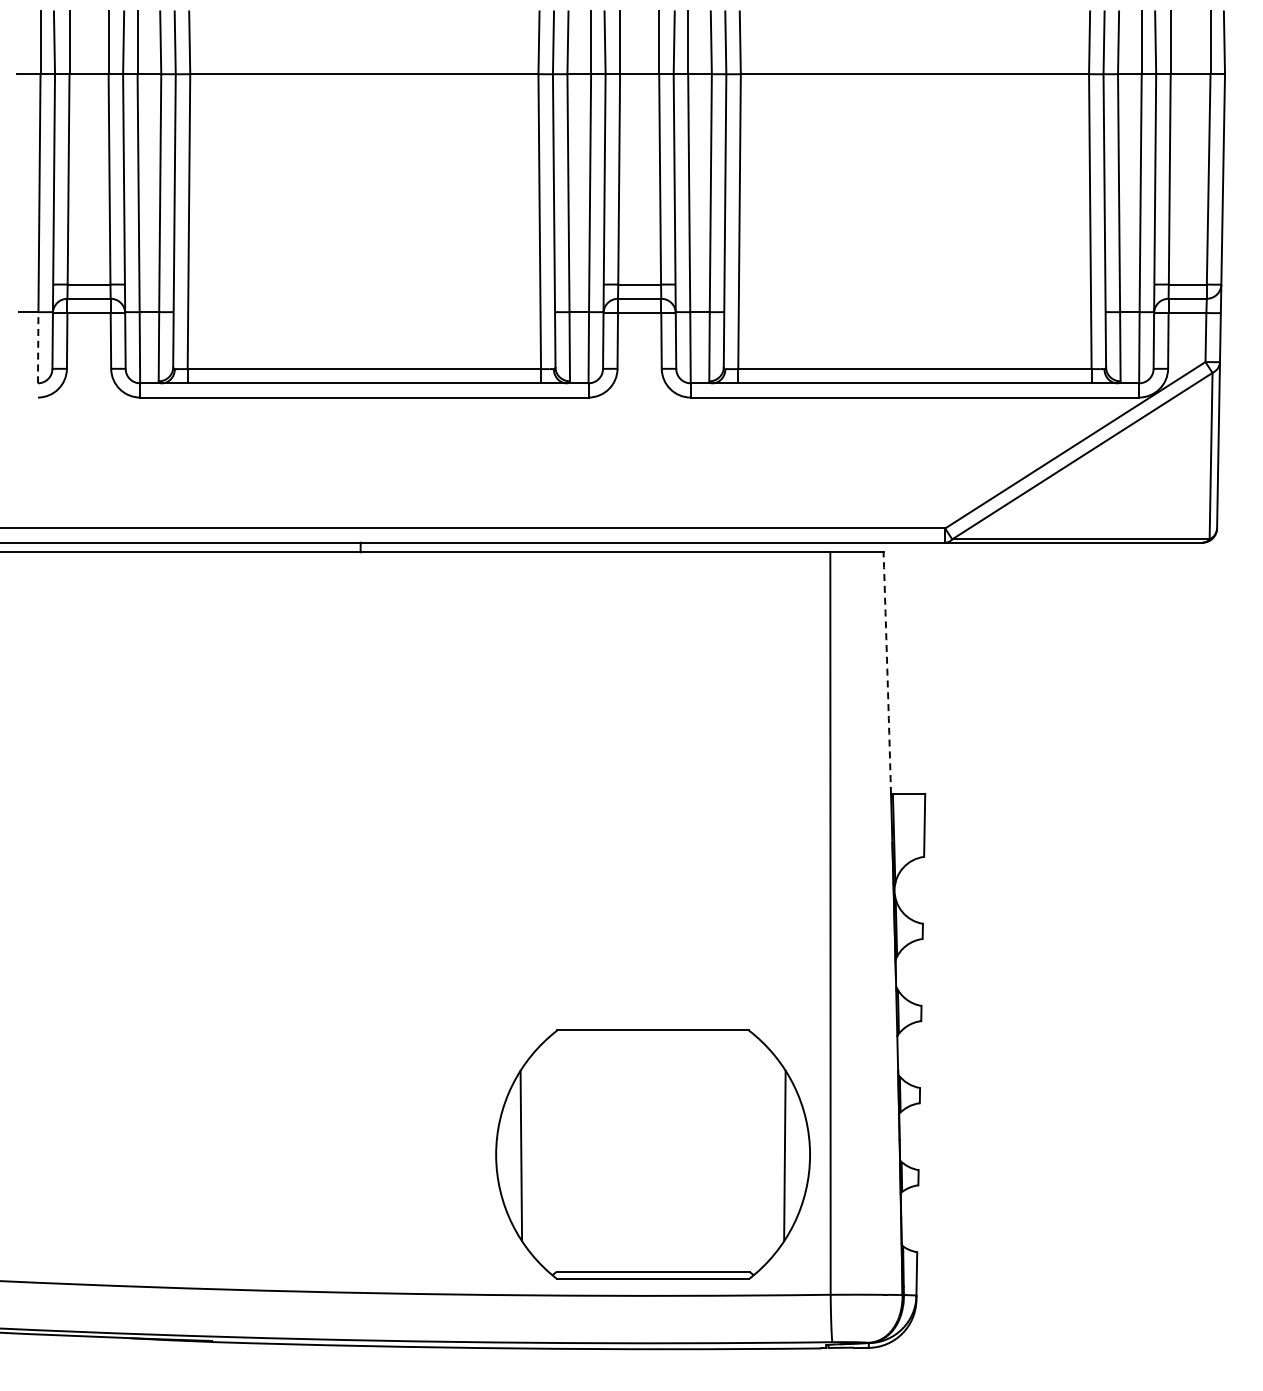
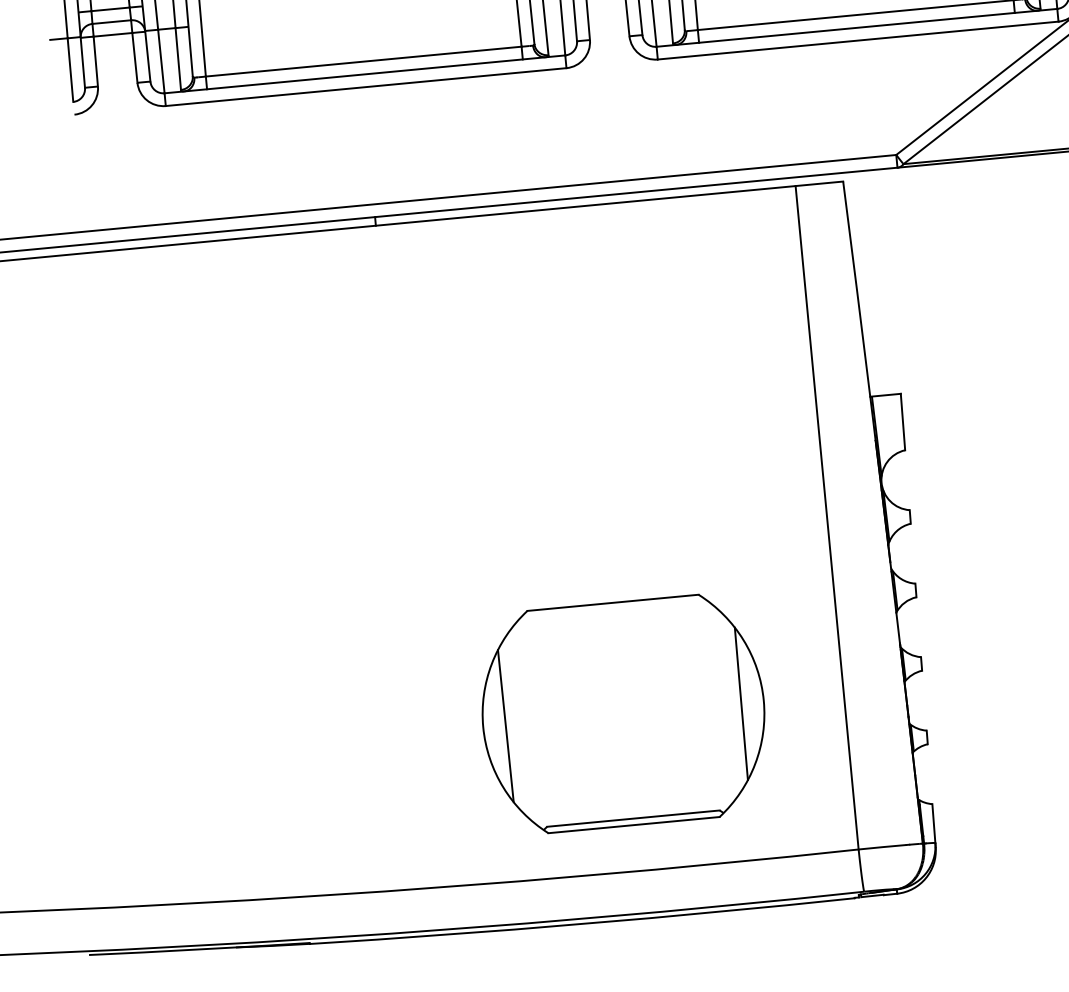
line: (38, 347) -> (70, 69), dashed -> solid
arc: (887, 673) -> (856, 289), dashed -> solid
part: (652, 1154) -> (622, 713), moved

